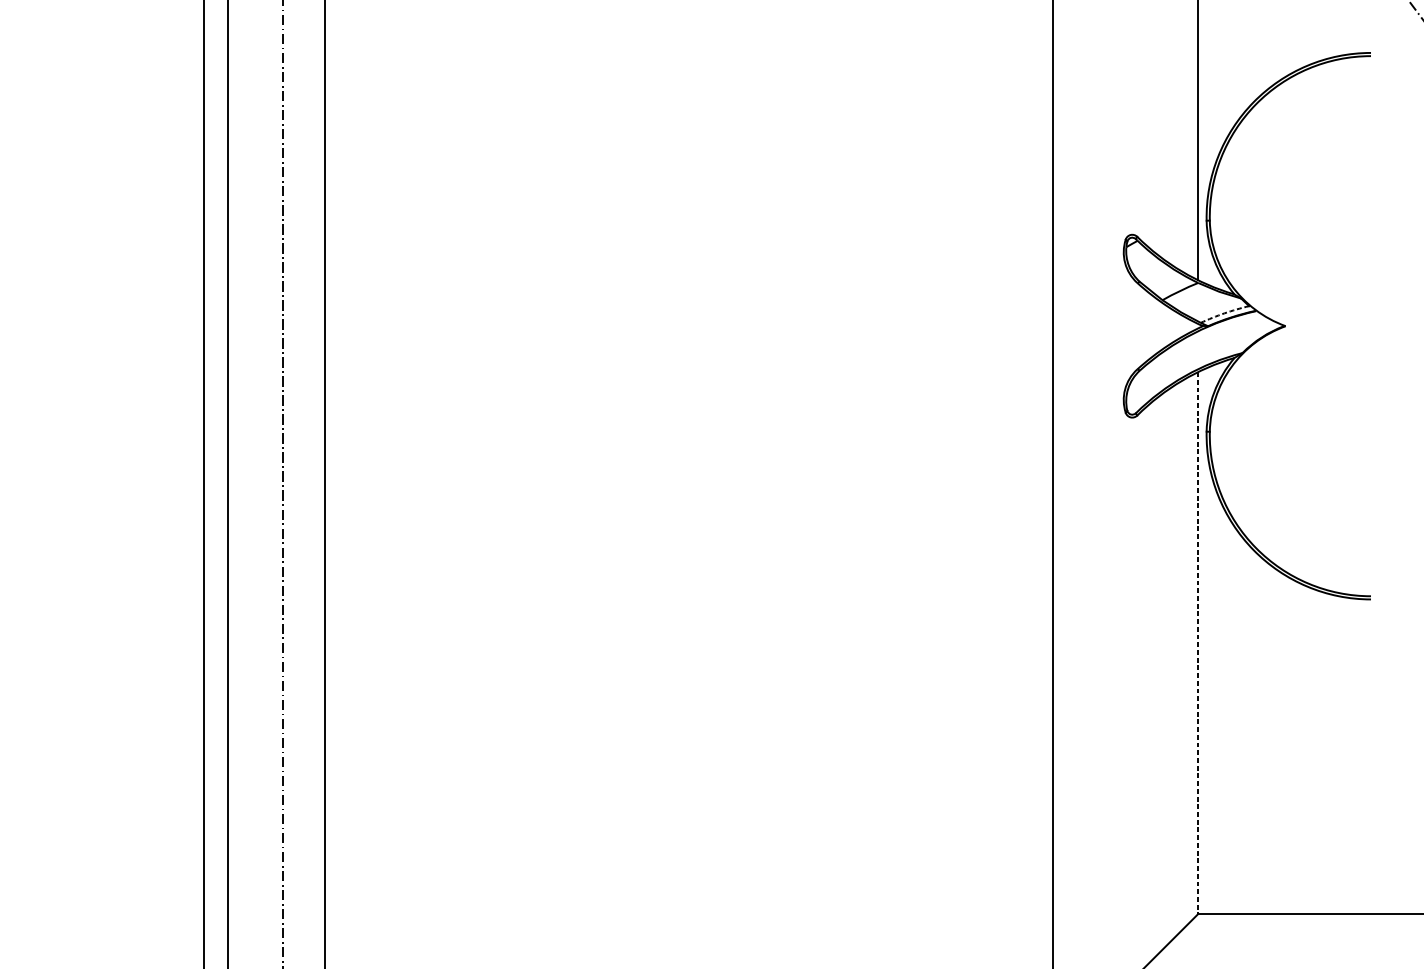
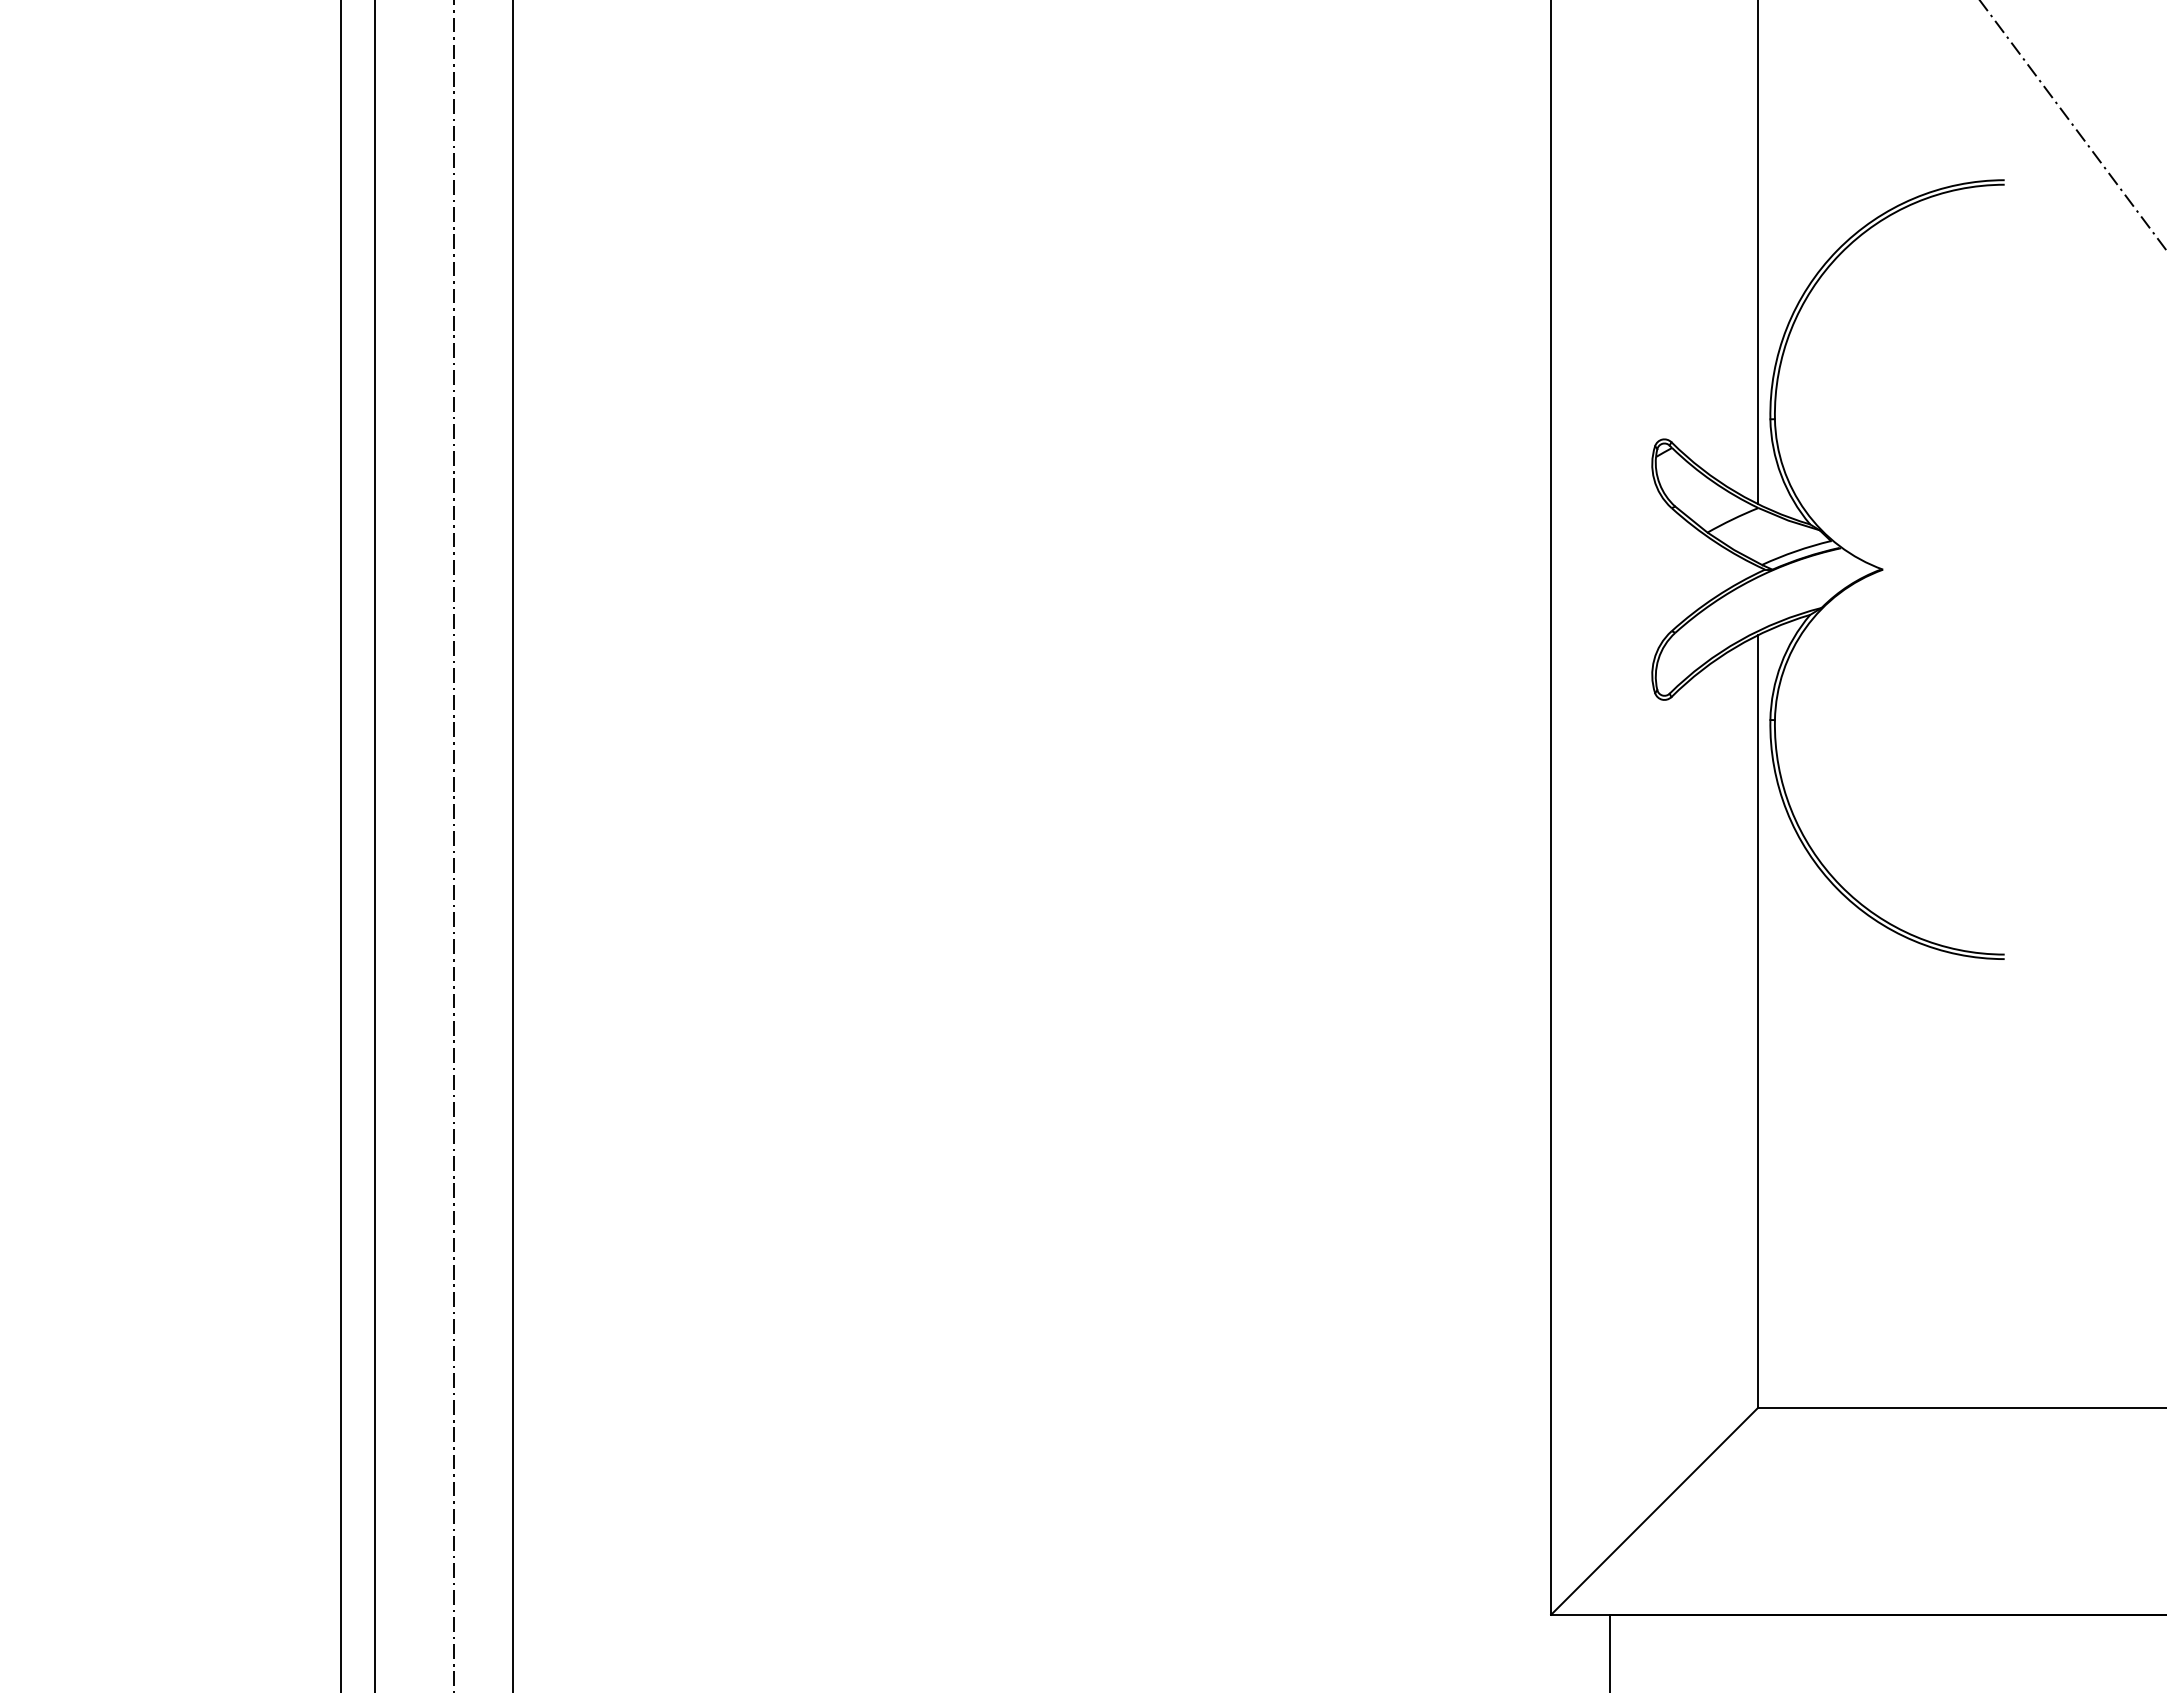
arc: (1224, 313) -> (1795, 551), dashed -> solid
line: (1198, 643) -> (1758, 1021), dashed -> solid

